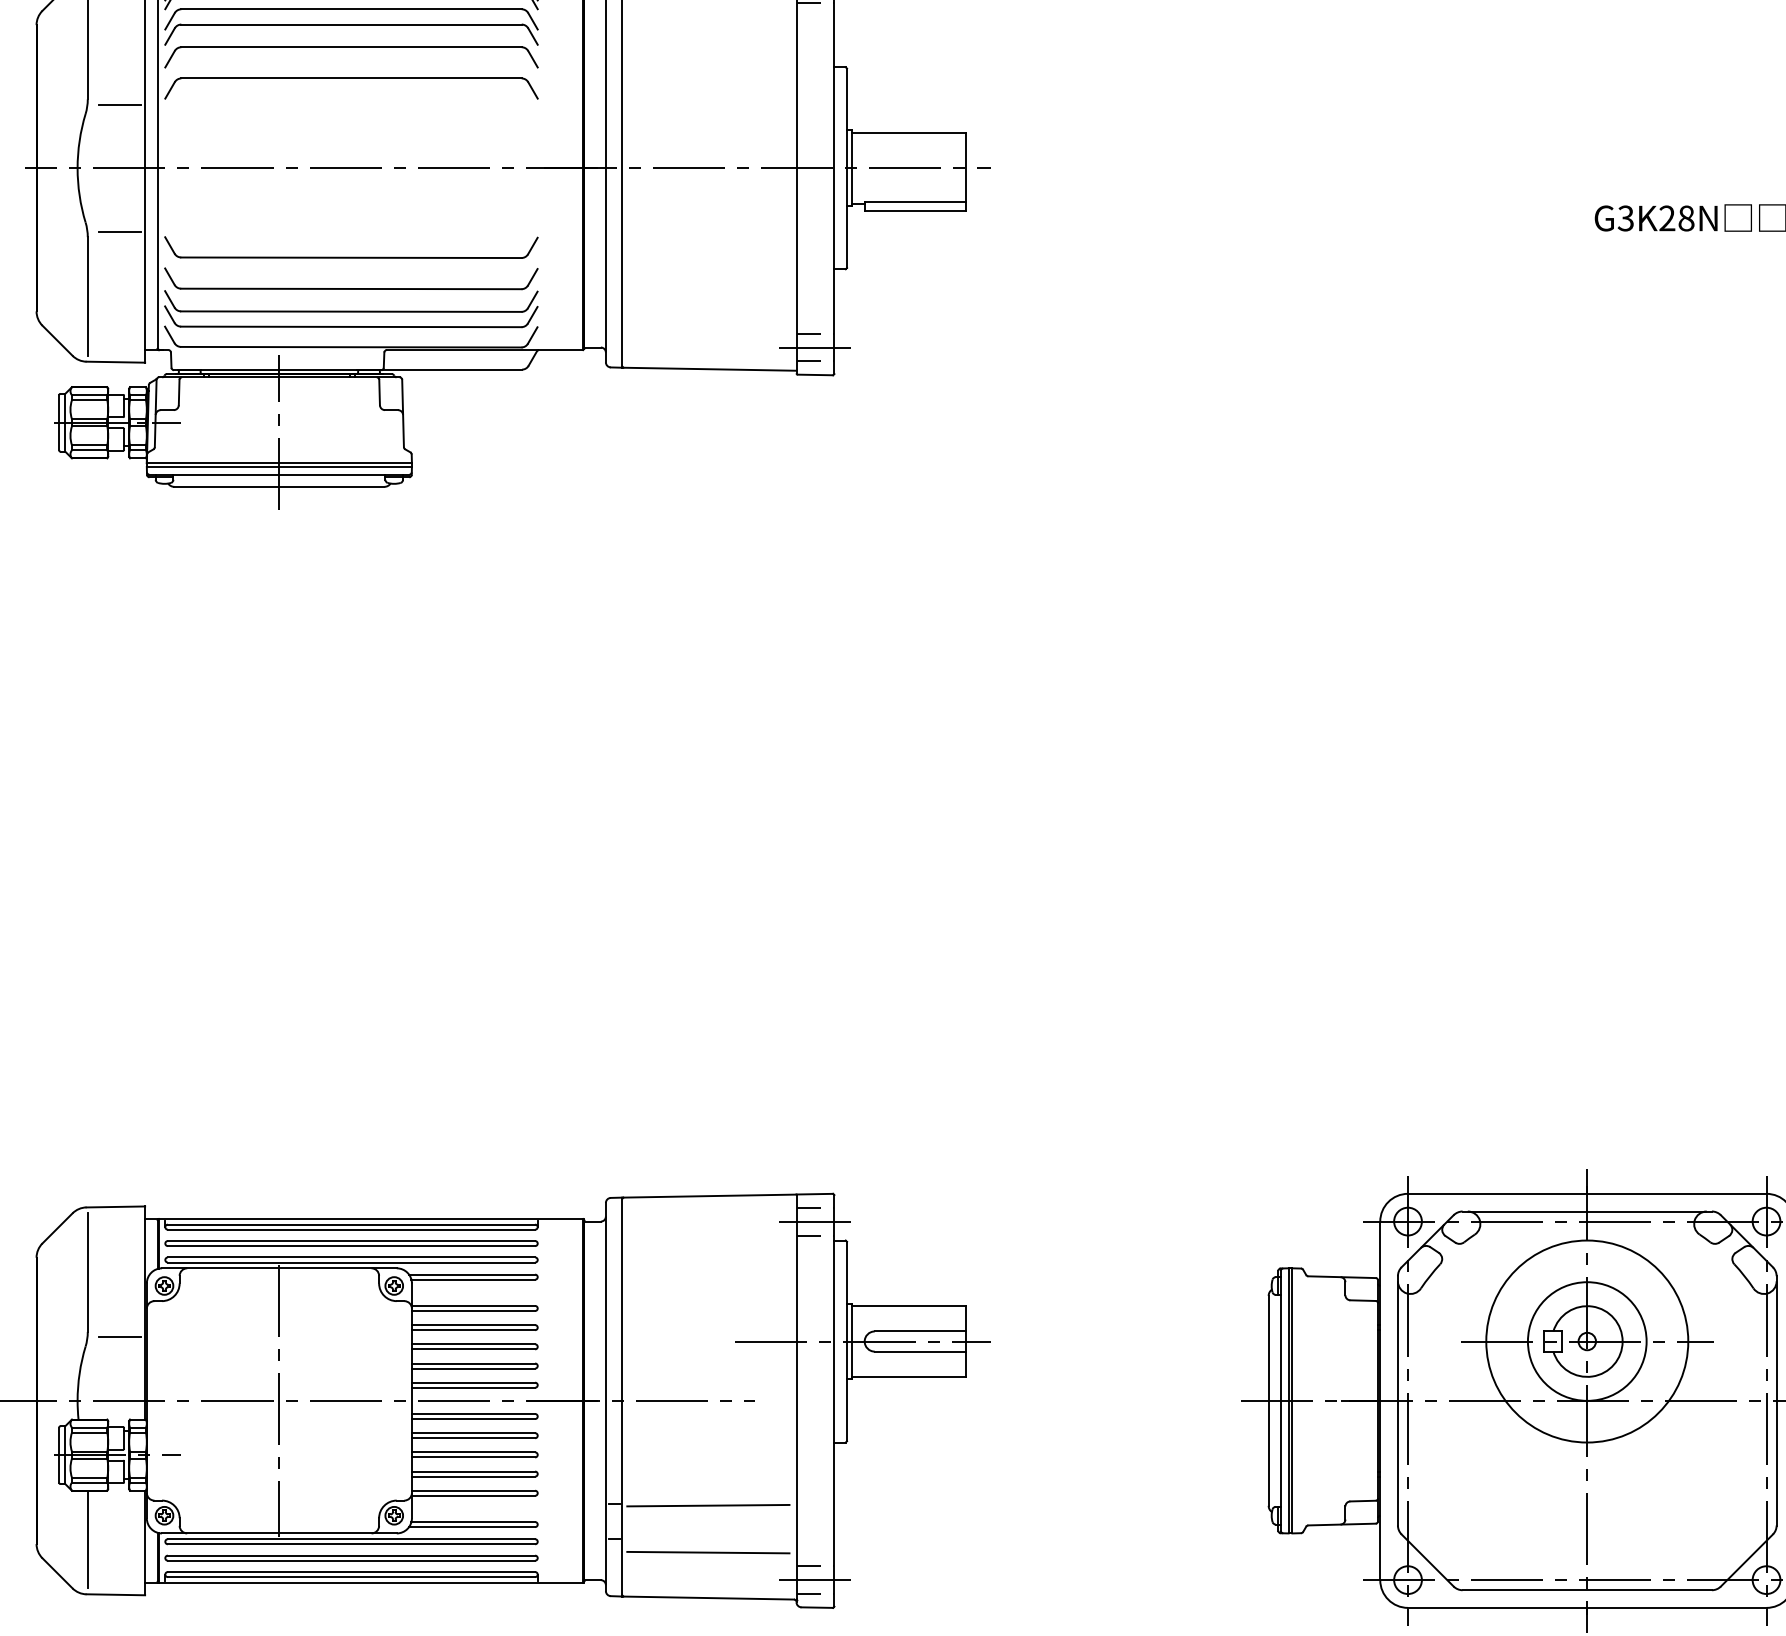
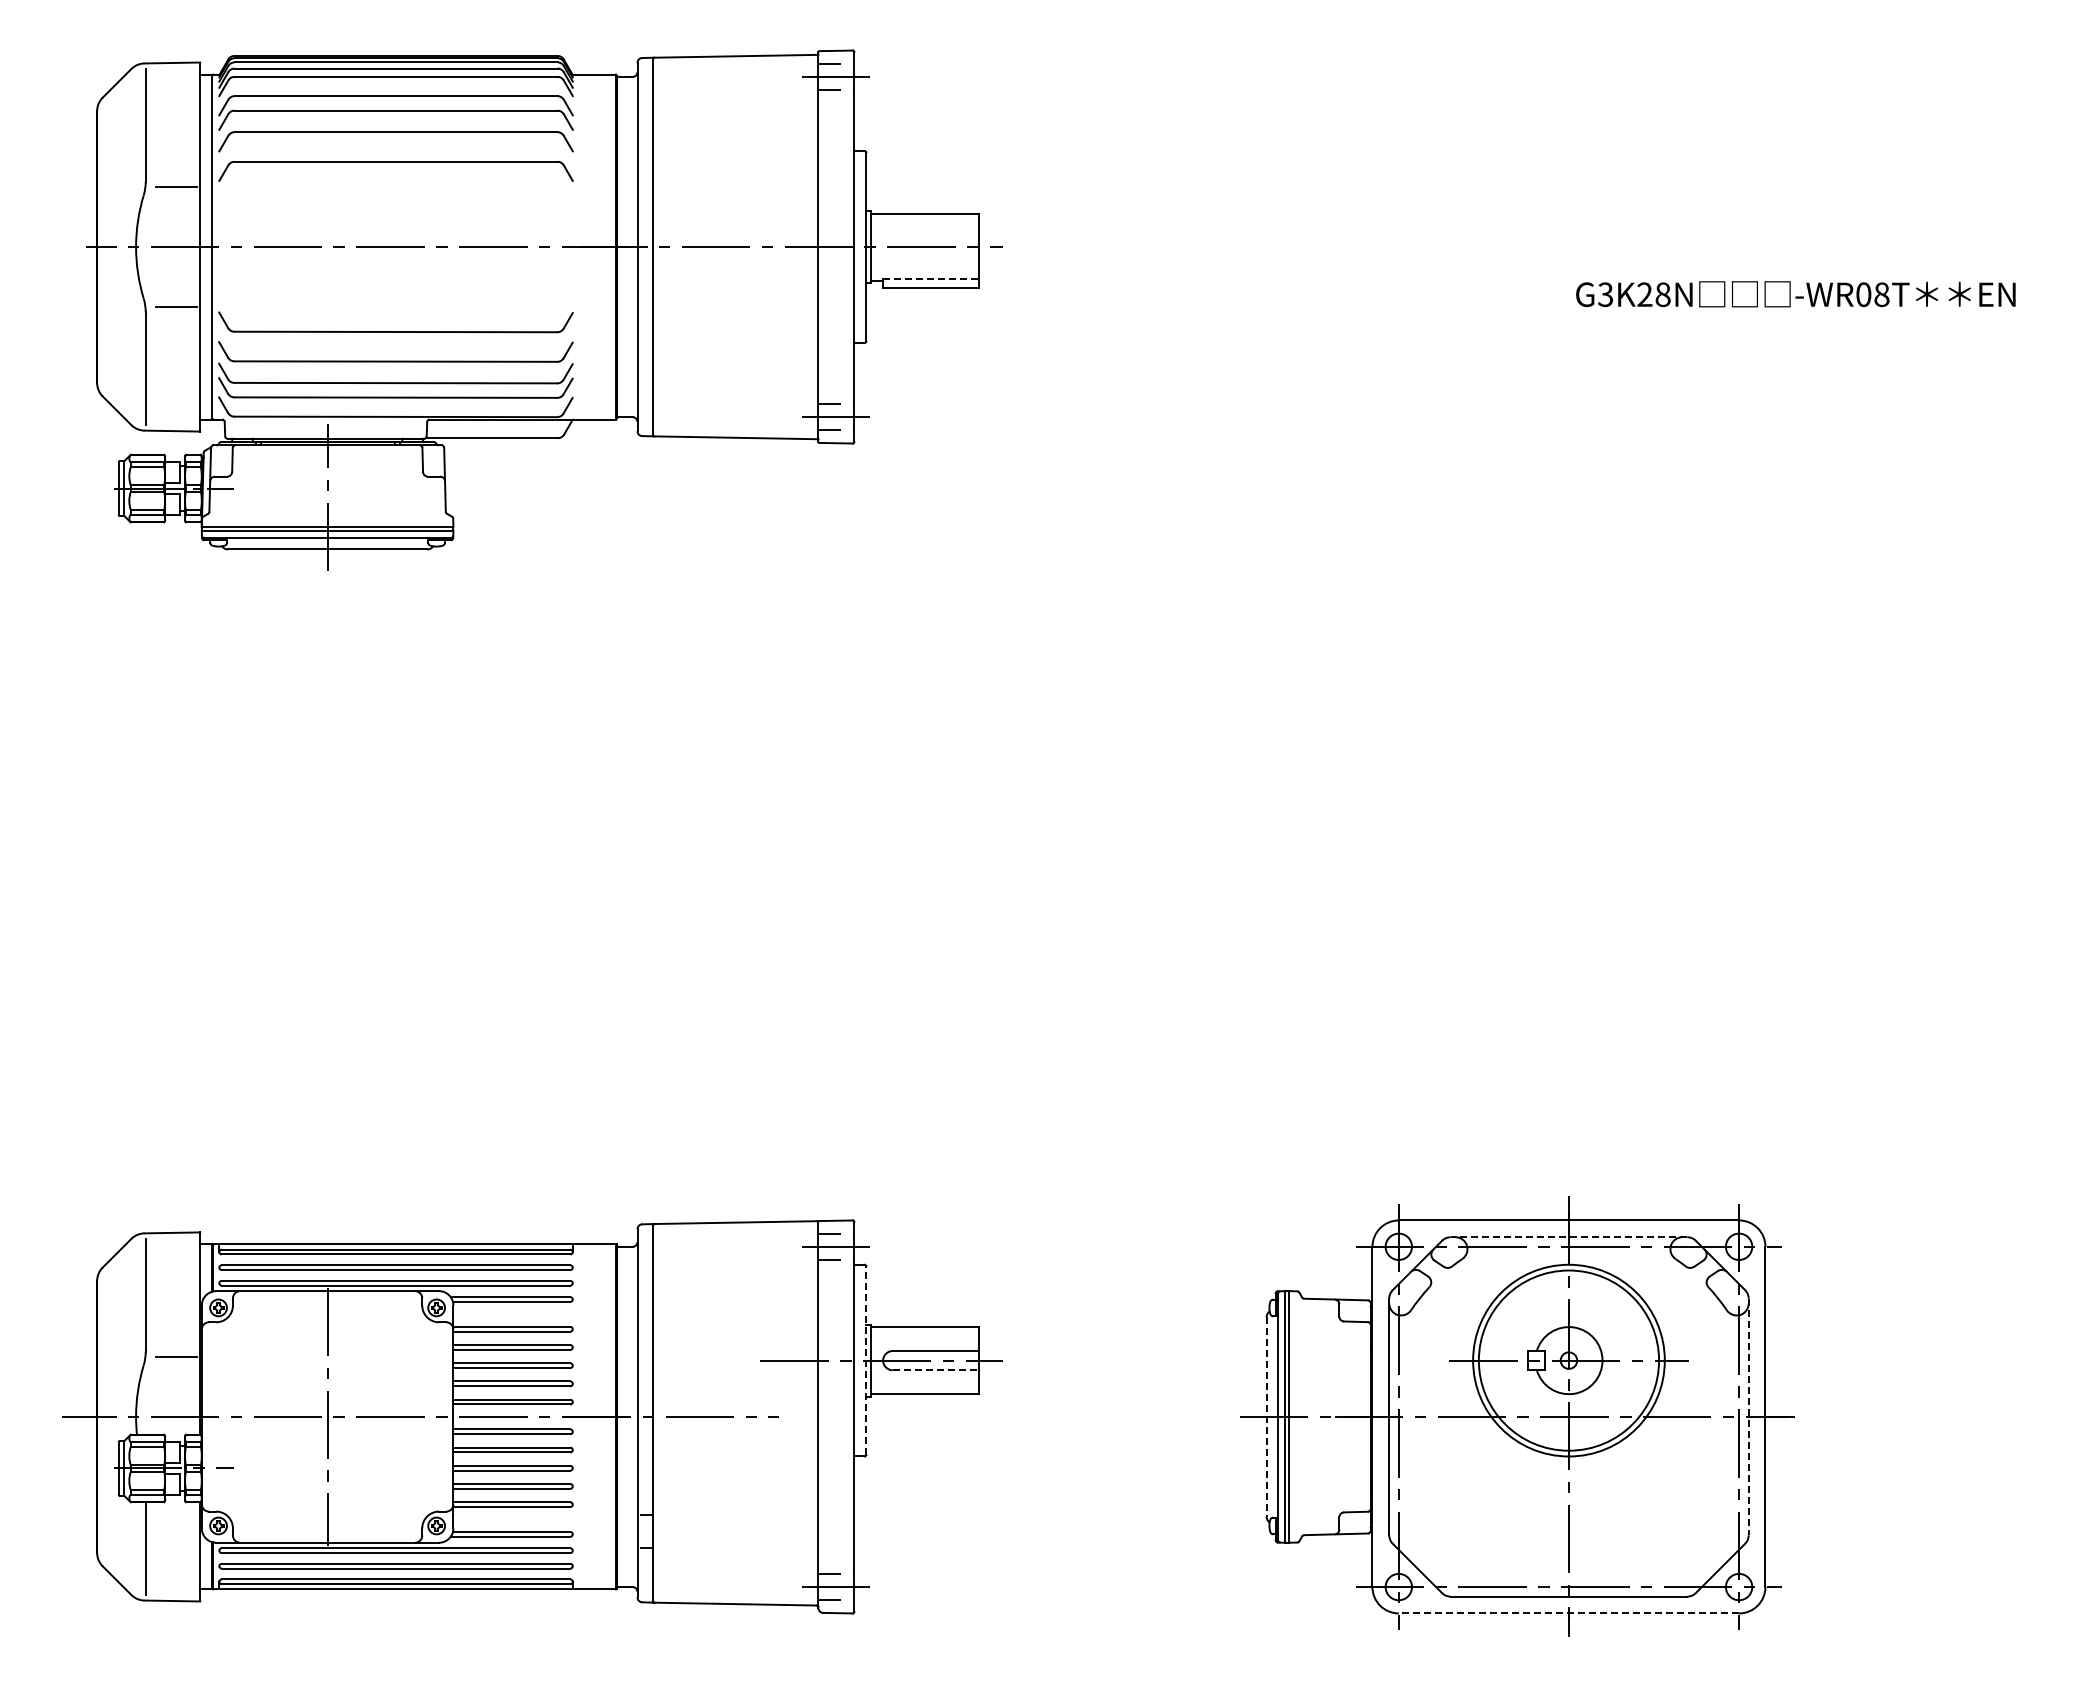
line: (915, 202) -> (931, 279), solid -> dashed
line: (1586, 1211) -> (1568, 1237), solid -> dashed
line: (847, 1341) -> (866, 1360), solid -> dashed
circle: (1586, 1341) -> (1568, 1360), size x1.6
line: (920, 1351) -> (936, 1370), solid -> dashed
line: (1268, 1400) -> (1266, 1416), solid -> dashed
line: (1776, 1401) -> (1748, 1417), solid -> dashed
line: (708, 1505) -> (734, 1516), removed
line: (708, 1552) -> (734, 1560), removed
line: (1586, 1607) -> (1568, 1613), solid -> dashed

